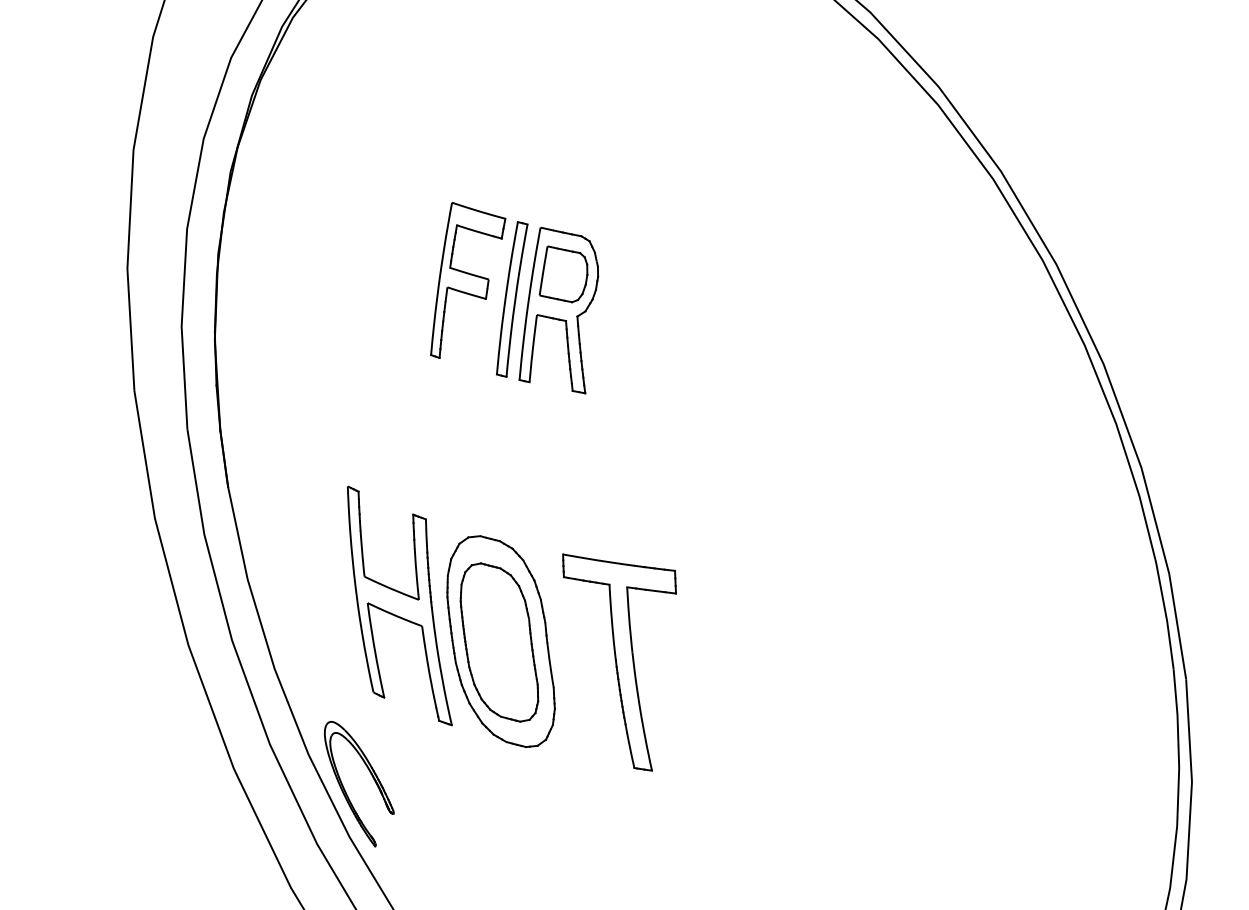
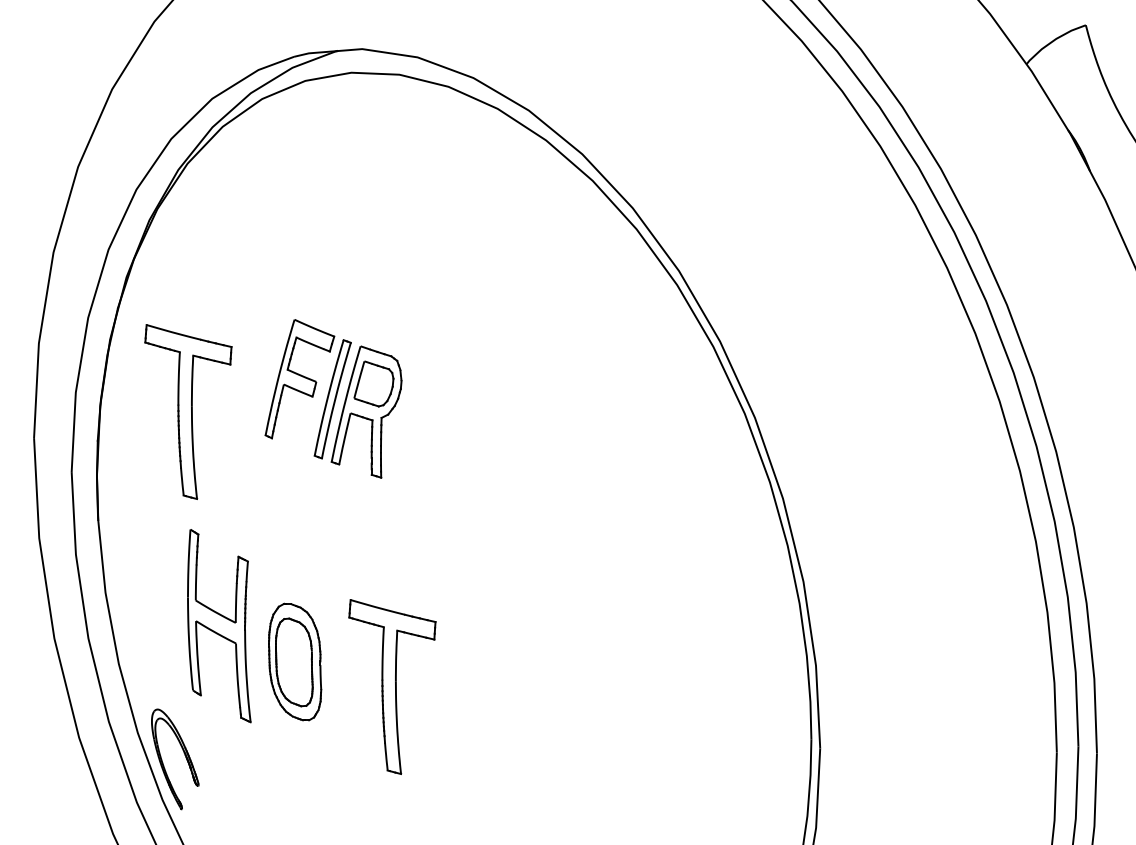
part: (328, 335) -> (188, 411), added
part: (500, 641) -> (295, 661), size x0.7

